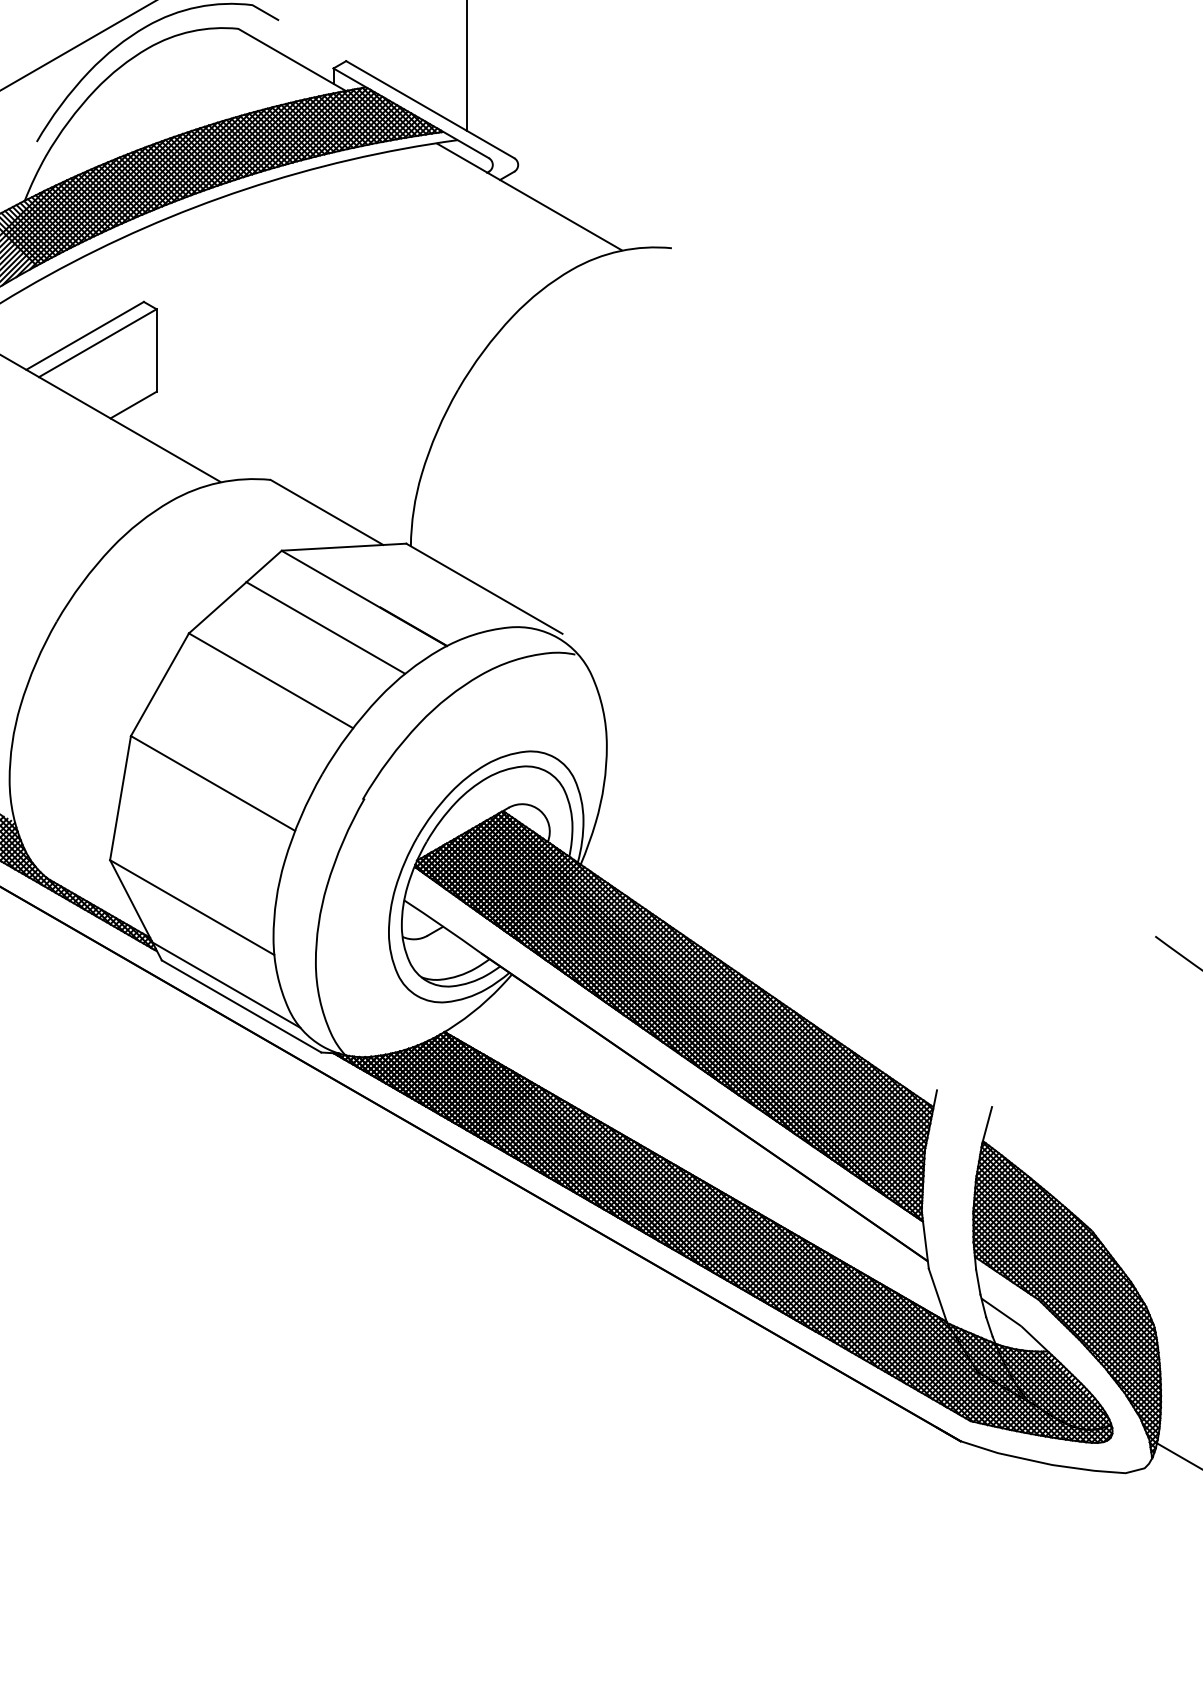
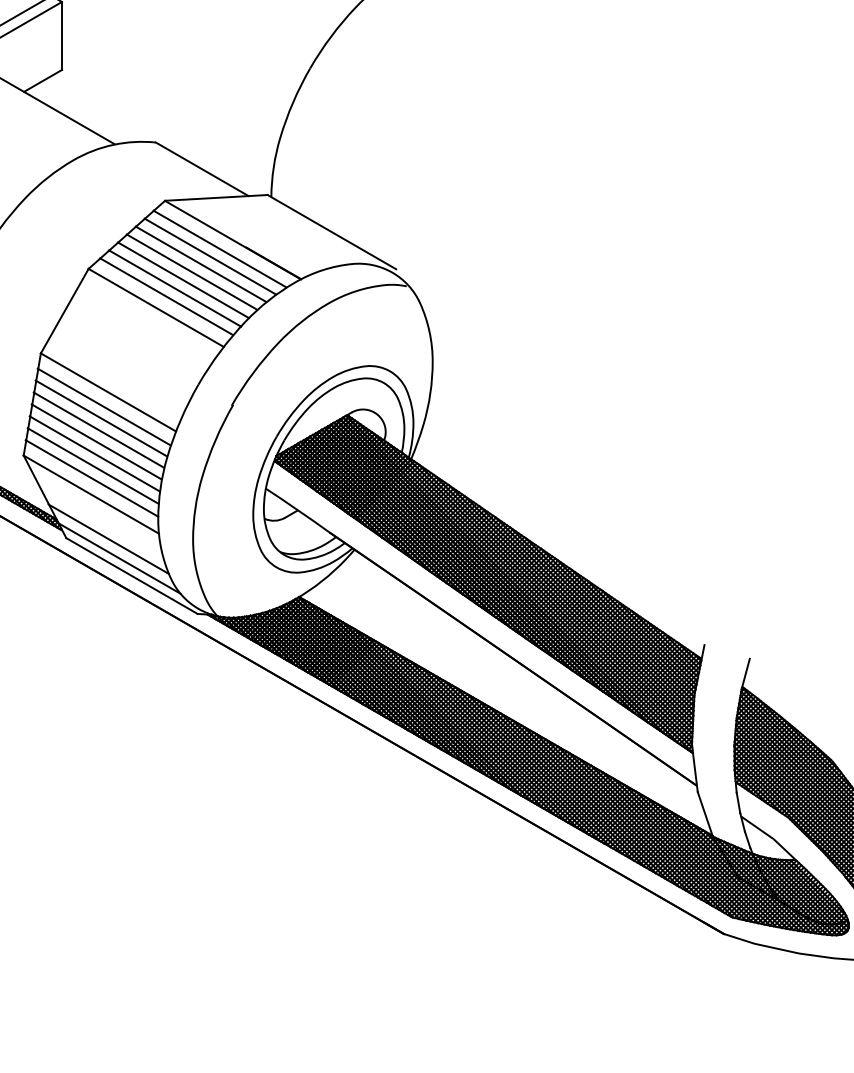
line: (347, 608) -> (219, 248), added
line: (336, 618) -> (210, 256), added
line: (314, 637) -> (191, 272), added
line: (303, 647) -> (182, 280), added
line: (293, 656) -> (174, 287), added
line: (282, 666) -> (165, 296), added
line: (207, 800) -> (103, 406), added
line: (203, 814) -> (100, 417), added
line: (201, 828) -> (98, 429), added
line: (198, 843) -> (96, 441), added
line: (196, 857) -> (94, 453), added
line: (193, 872) -> (92, 465), added
line: (192, 887) -> (91, 478), added
line: (213, 961) -> (108, 539), added

